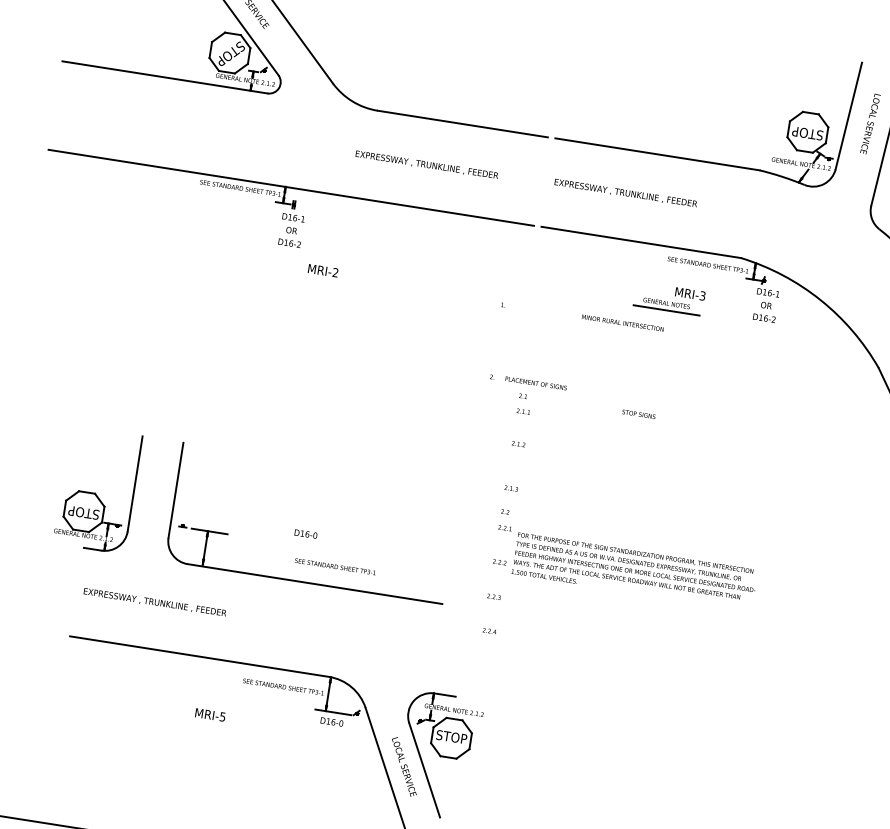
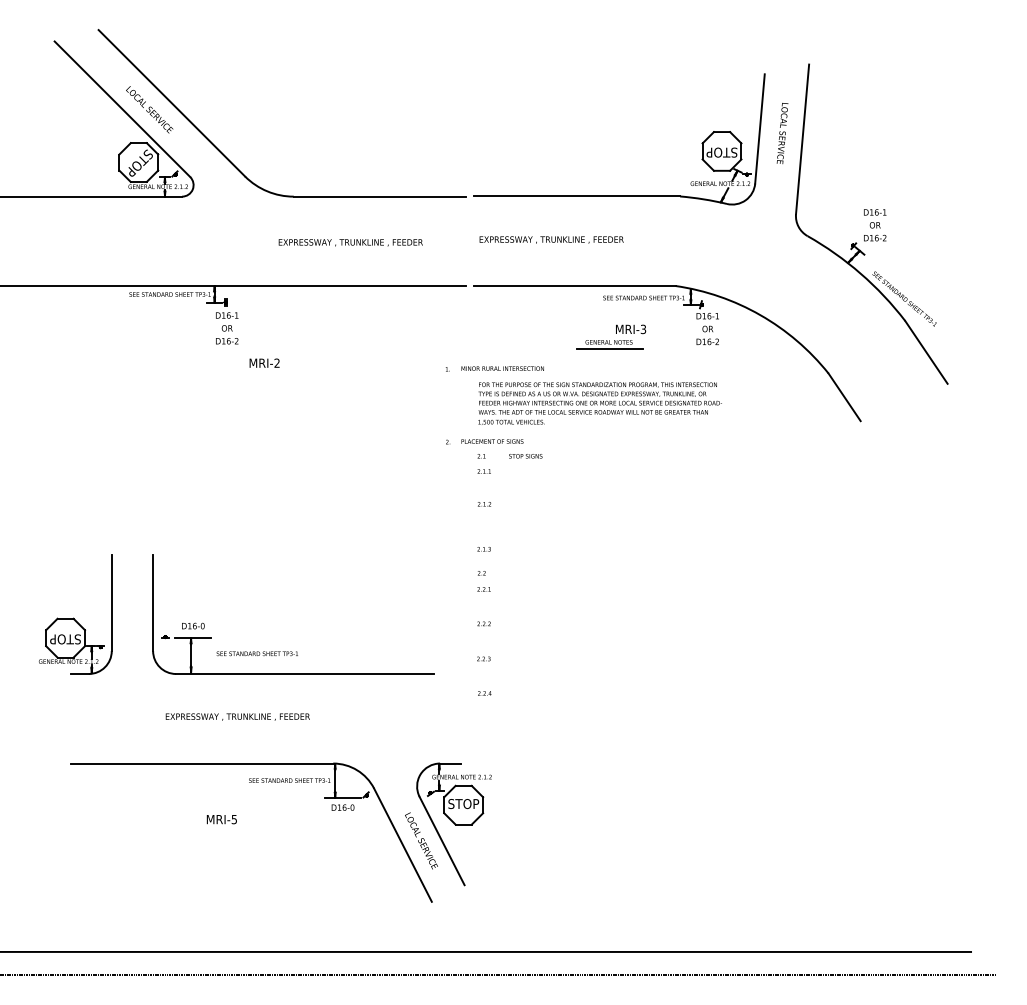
text: (622, 323) -> (502, 368), moved
text: (638, 414) -> (525, 456), moved
text: (306, 533) -> (193, 625), moved
text: (334, 566) -> (256, 653), moved
text: (634, 571) -> (599, 403), moved
text: (154, 602) -> (237, 716), moved

